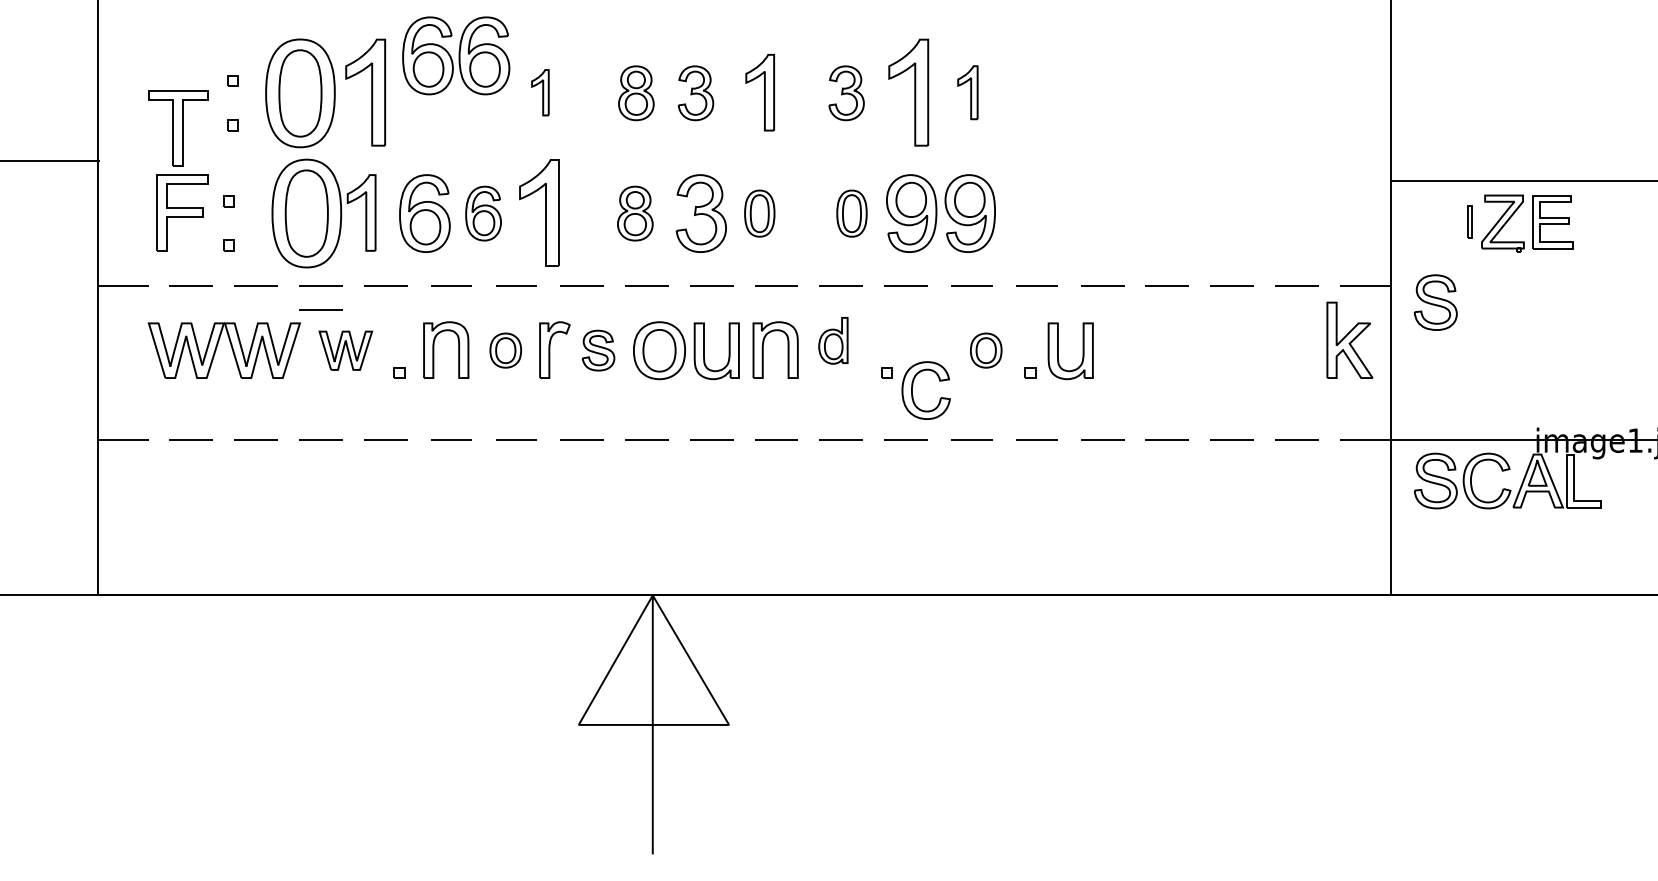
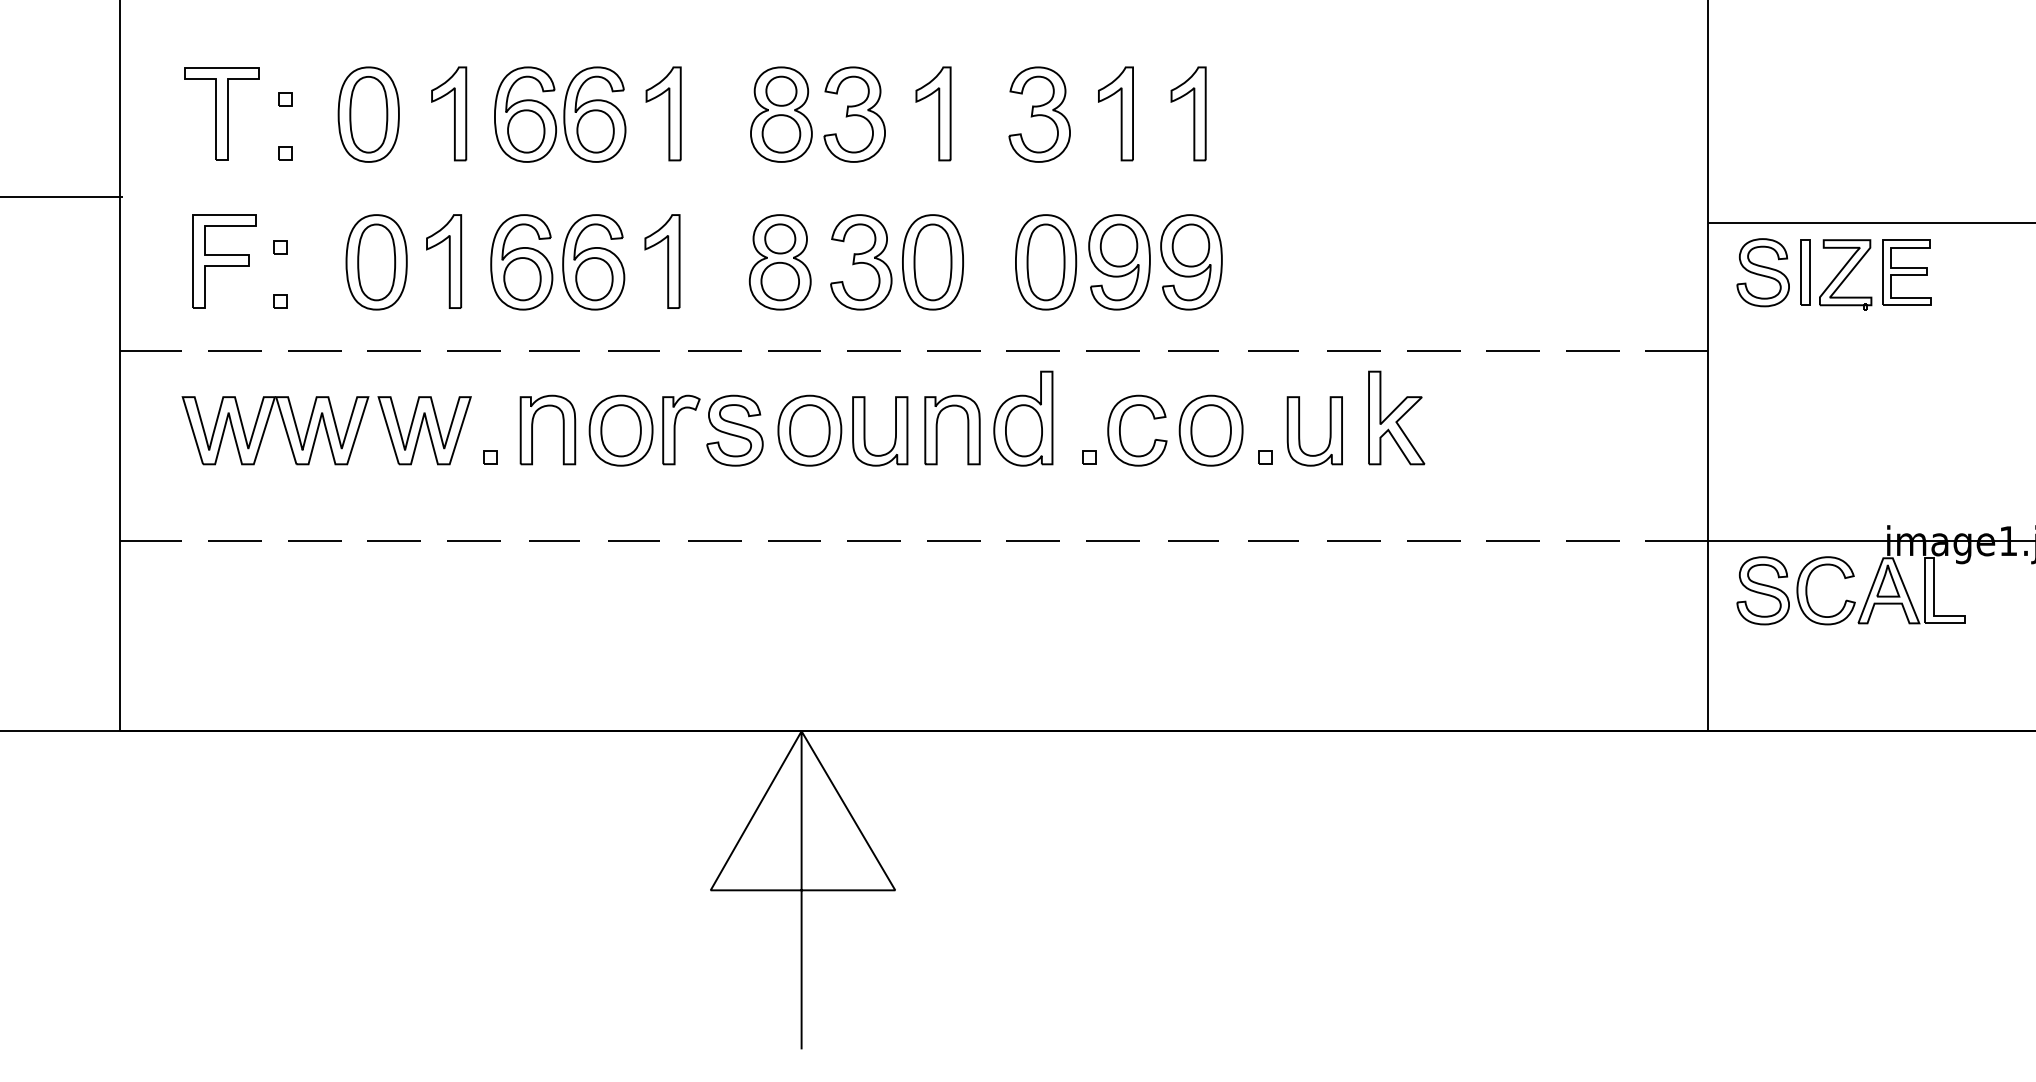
part: (456, 55) -> (560, 114), moved
part: (366, 92) -> (449, 113), size x0.71
part: (540, 92) -> (663, 113), size x1.67
part: (908, 92) -> (1115, 113), size x0.71
part: (967, 92) -> (1188, 113), size x1.43
part: (300, 93) -> (368, 114), size x0.71
part: (636, 93) -> (781, 114), size x1.43
part: (695, 93) -> (854, 114), size x1.43
part: (846, 93) -> (1039, 114), size x1.43
part: (177, 128) -> (221, 113), moved
part: (539, 212) -> (662, 261), size x0.71
part: (306, 213) -> (376, 262), size x0.71
part: (483, 213) -> (593, 262), size x1.43
part: (634, 213) -> (779, 262), size x1.43
part: (759, 213) -> (932, 262), size x1.67
part: (852, 213) -> (1046, 262), size x1.67
part: (1470, 221) -> (1805, 272), size x1.67
part: (1435, 302) -> (1762, 272), moved
line: (320, 309) -> (393, 380), removed
part: (1349, 339) -> (1396, 417), moved
part: (833, 340) -> (1023, 418), size x1.67
part: (345, 350) -> (424, 430), size x1.43
part: (505, 350) -> (620, 430), size x1.67
part: (598, 350) -> (734, 430), size x1.43
part: (985, 350) -> (1210, 430), size x1.67
part: (912, 390) -> (1120, 430), moved

